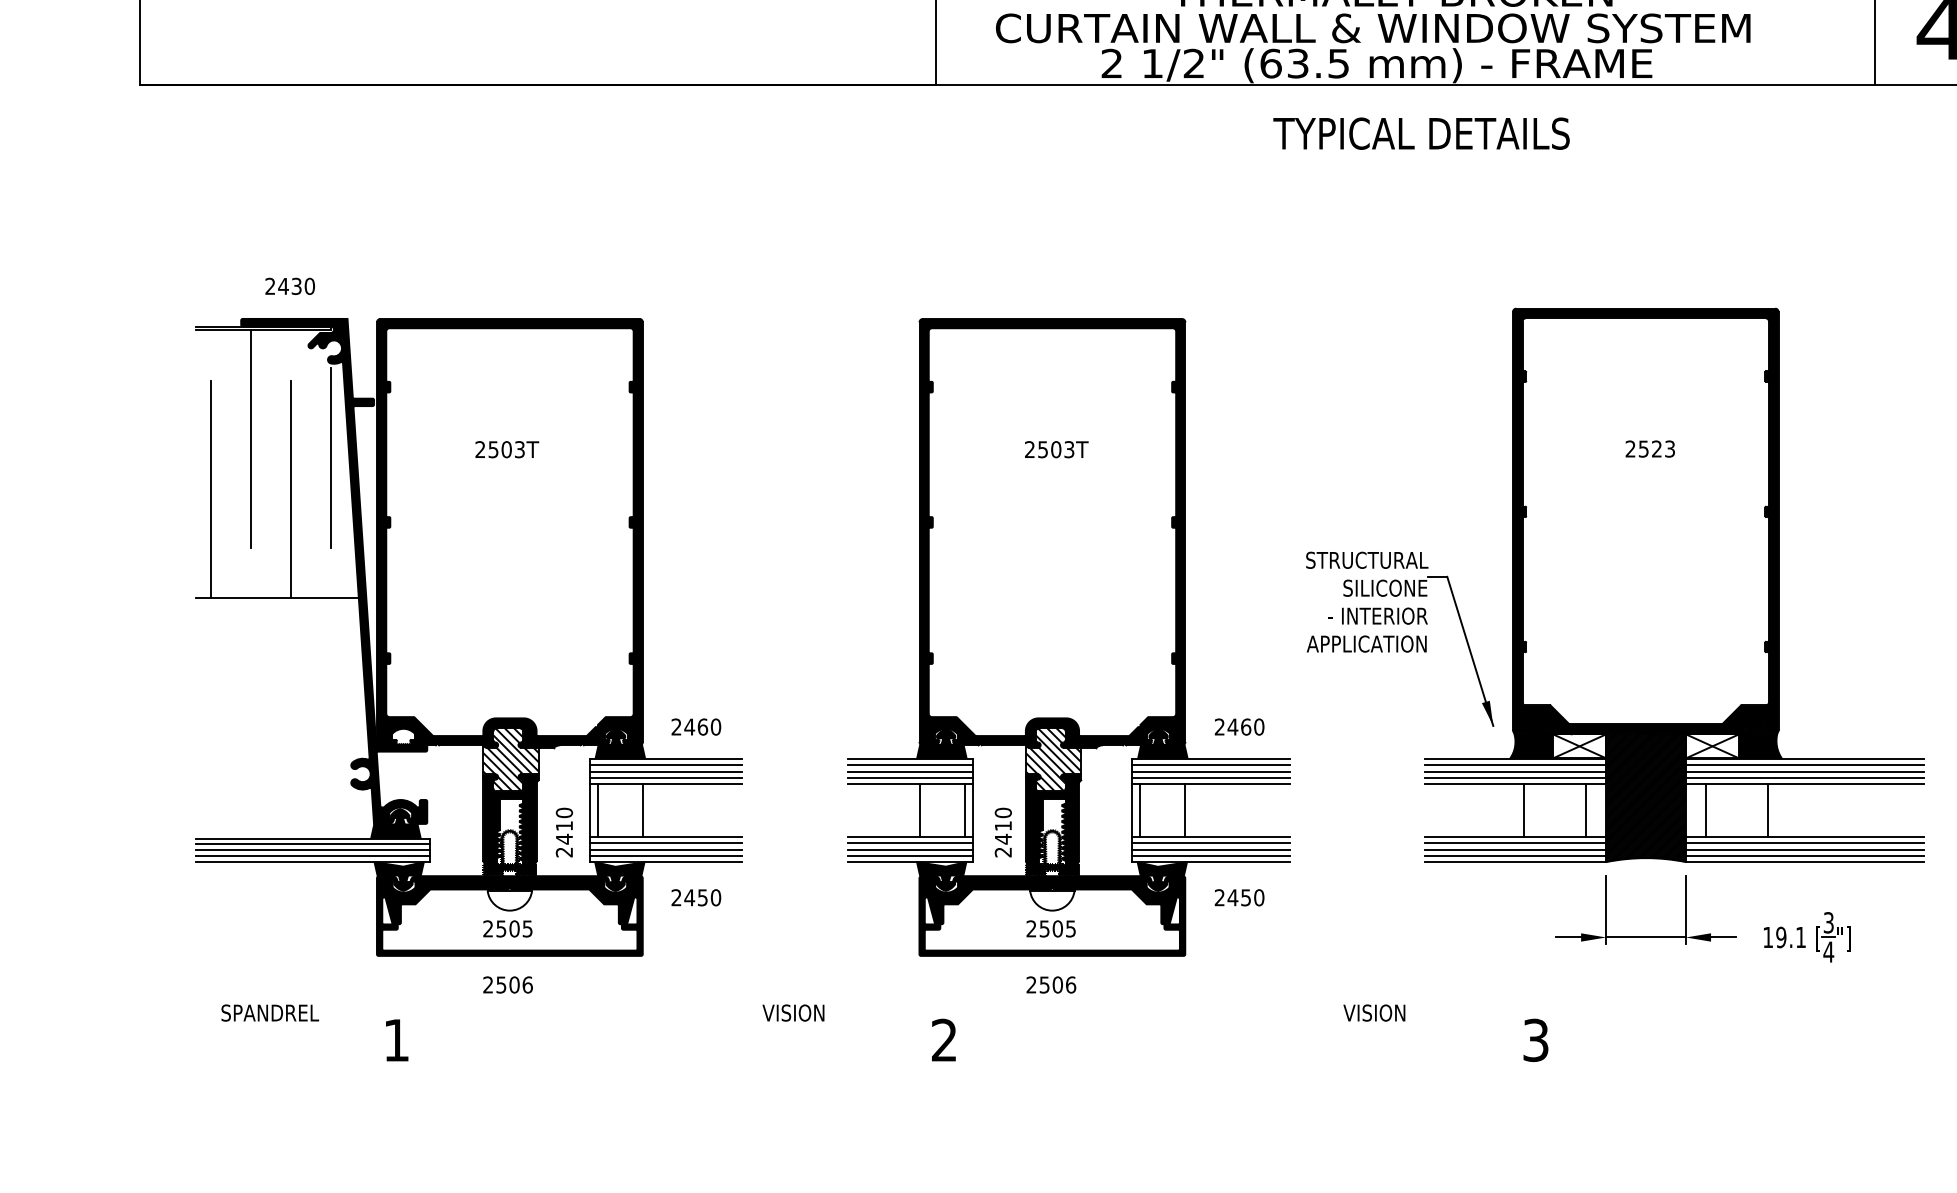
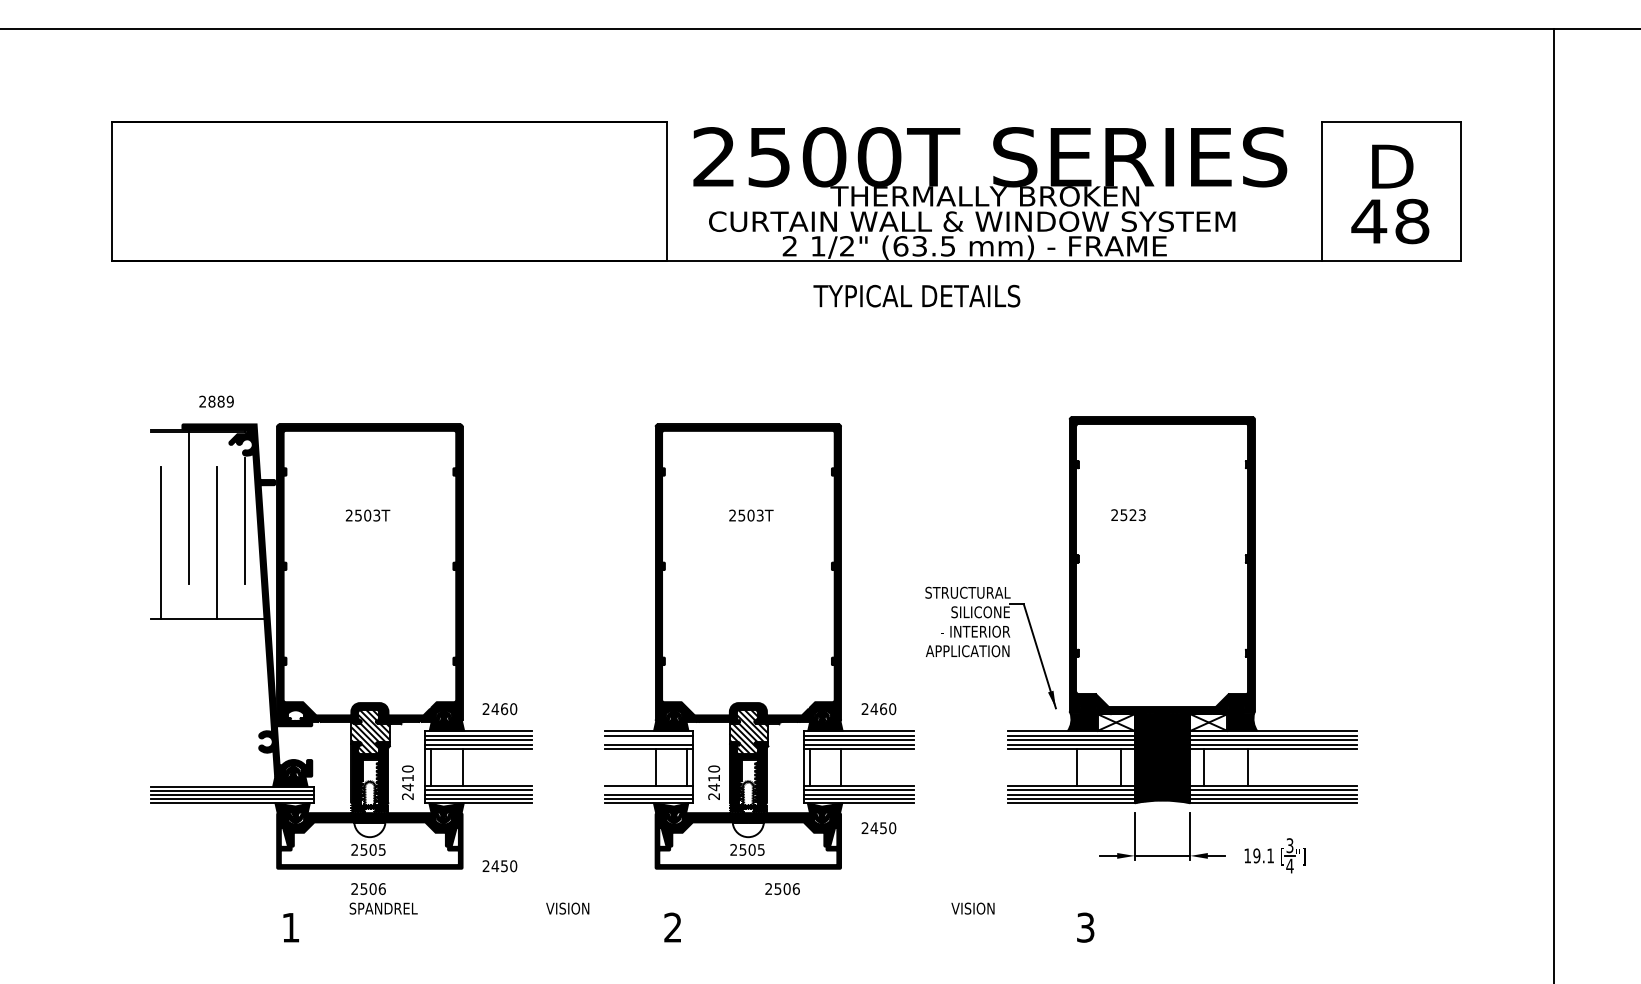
text: (1420, 132) -> (916, 295), moved
text: (295, 286) -> (220, 401), 2430 -> 2889
text: (1650, 449) -> (1128, 515), moved
line: (909, 772) -> (648, 740), removed
line: (909, 843) -> (648, 790), removed
text: (695, 898) -> (499, 866), moved
text: (1051, 984) -> (782, 888), moved
text: (269, 1012) -> (383, 908), moved

